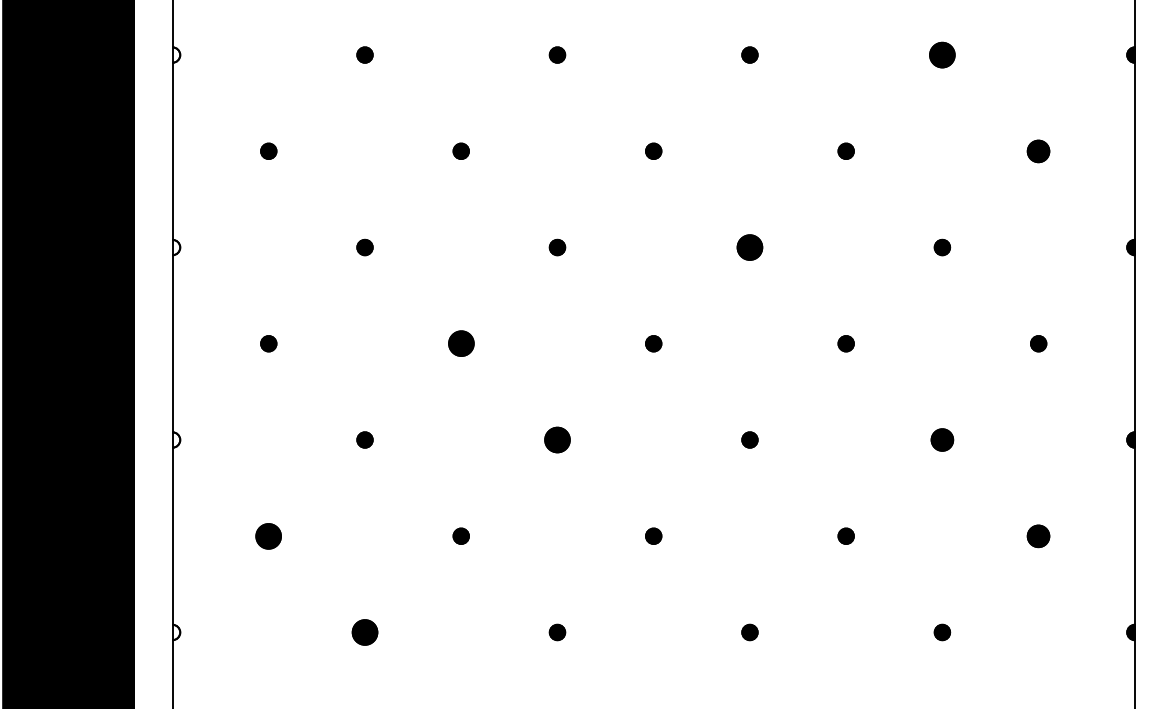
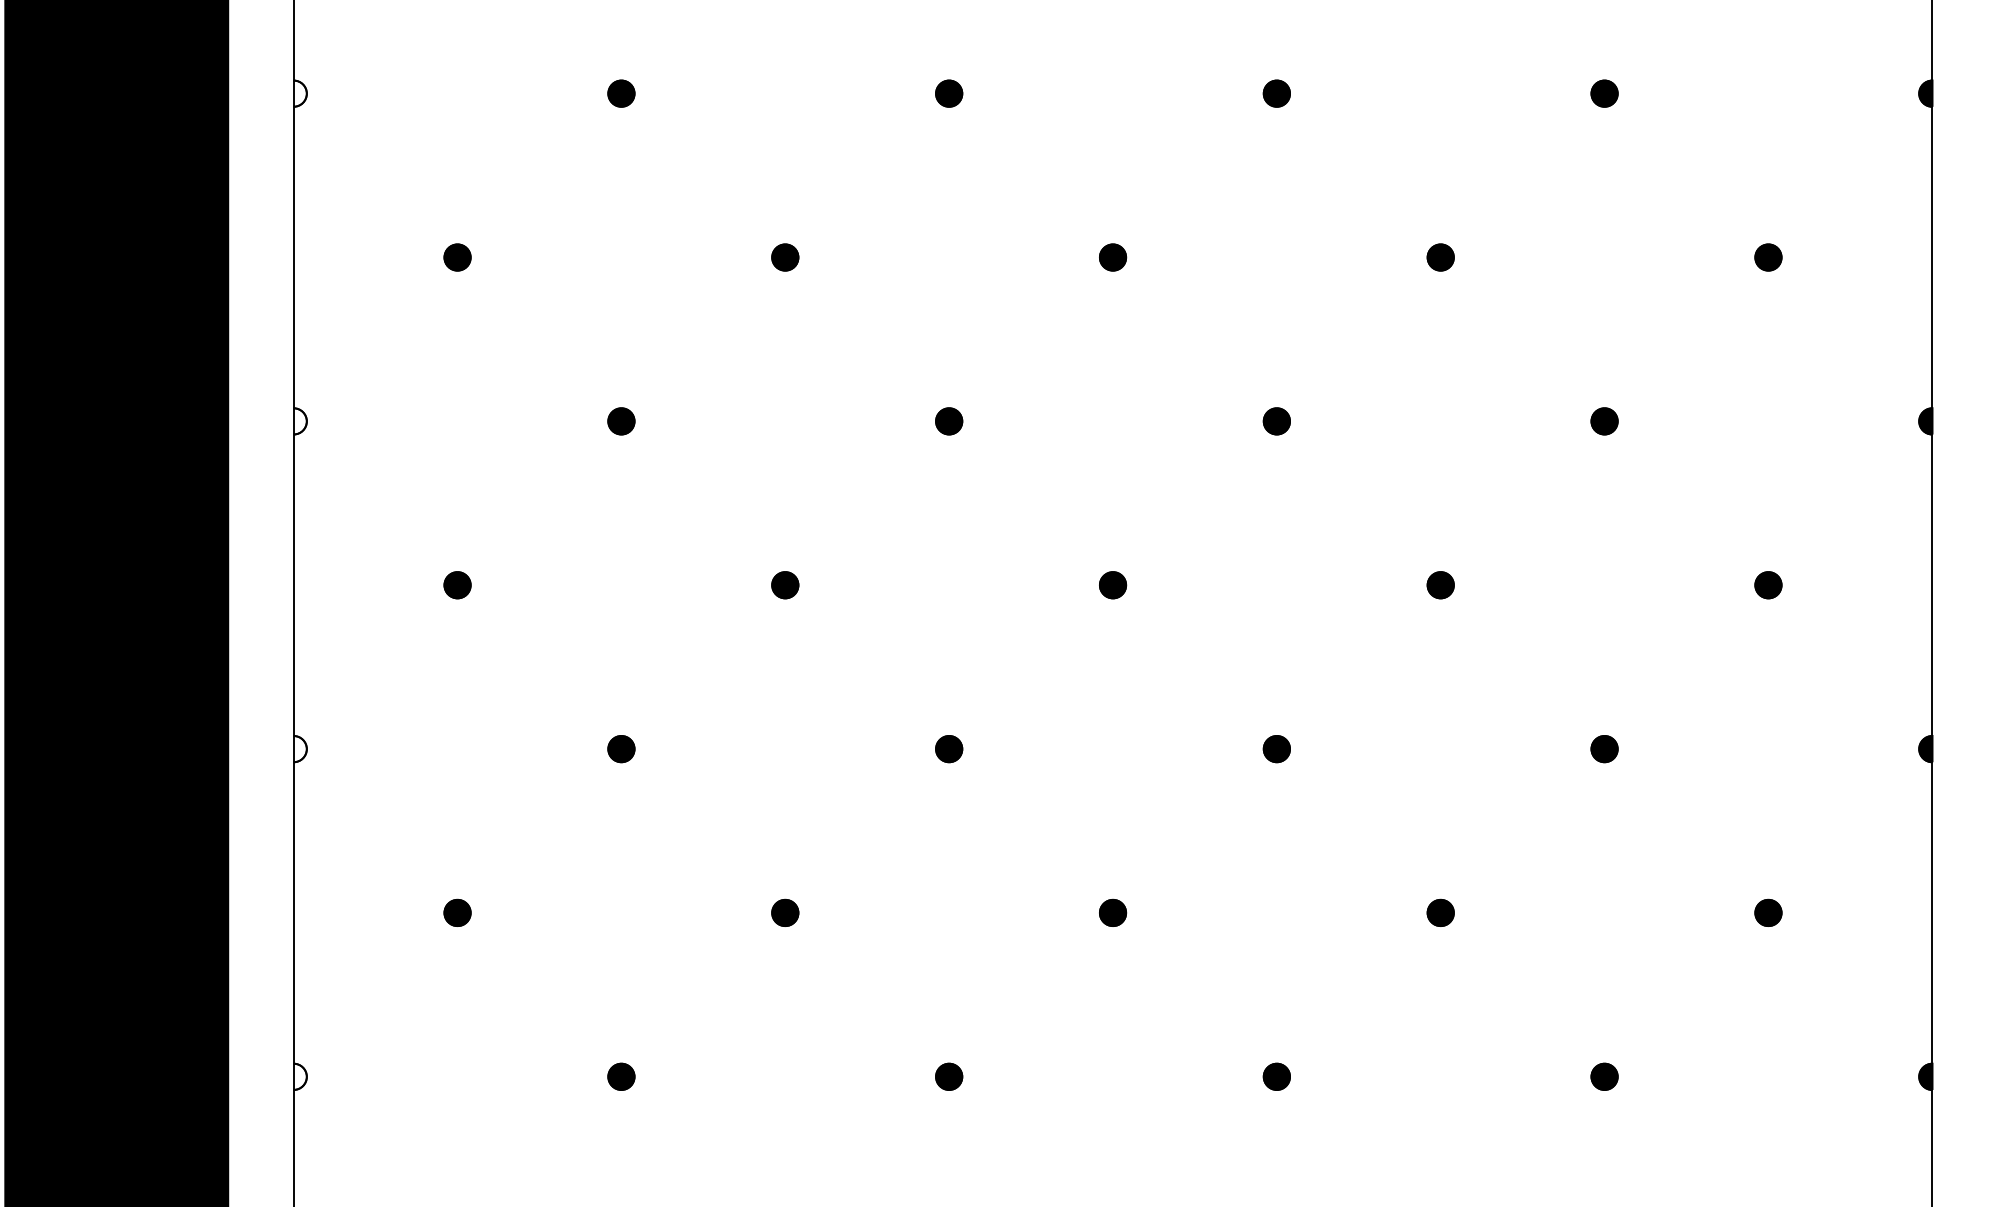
part: (942, 54) -> (1604, 92), size x0.62
part: (1038, 150) -> (1768, 256), size x0.71
part: (749, 247) -> (1276, 421), size x0.62
part: (460, 343) -> (784, 584), size x0.62
part: (557, 439) -> (949, 748), size x0.62
part: (942, 439) -> (1604, 748), size x0.71
part: (268, 535) -> (457, 911), size x0.62
part: (1038, 535) -> (1768, 911), size x0.71
part: (364, 632) -> (620, 1076), size x0.62

